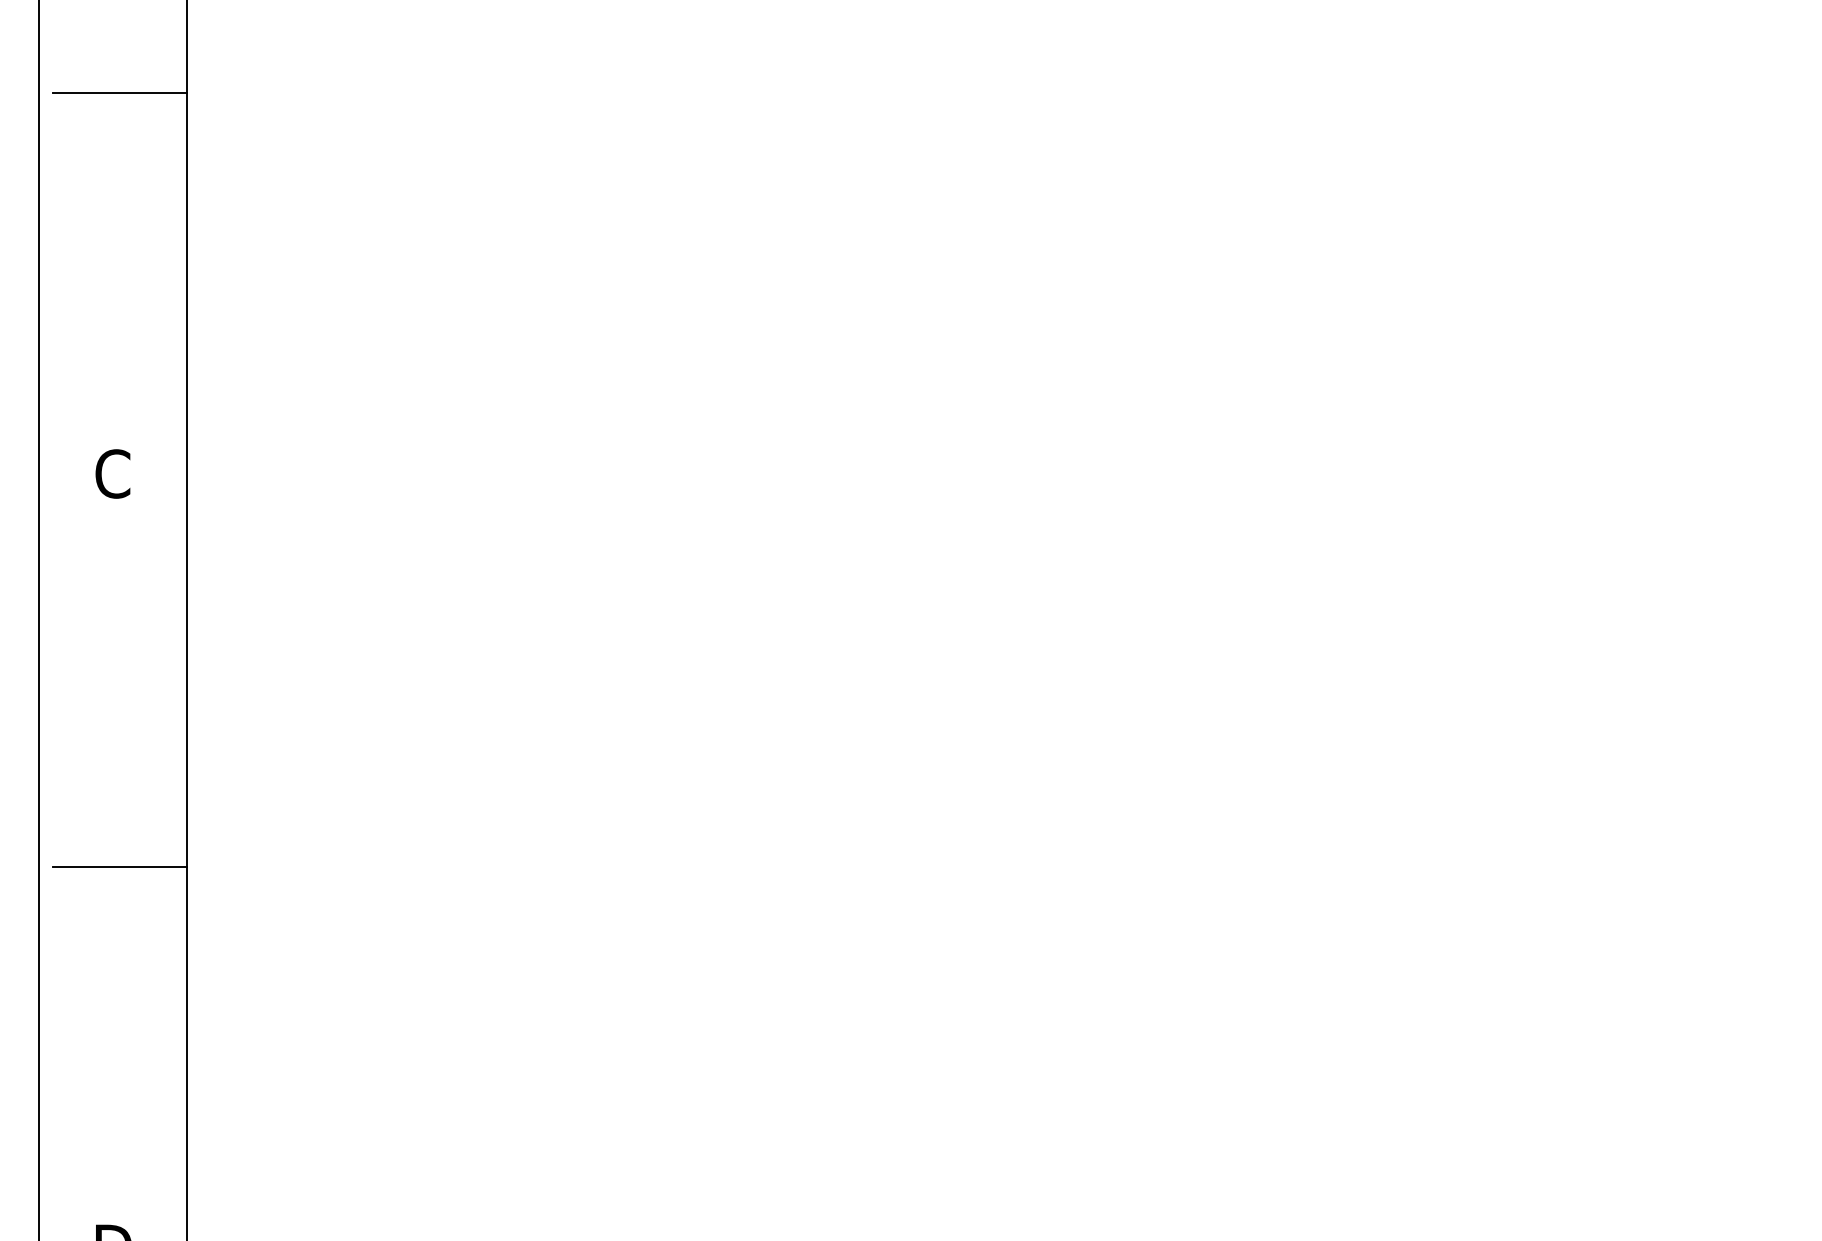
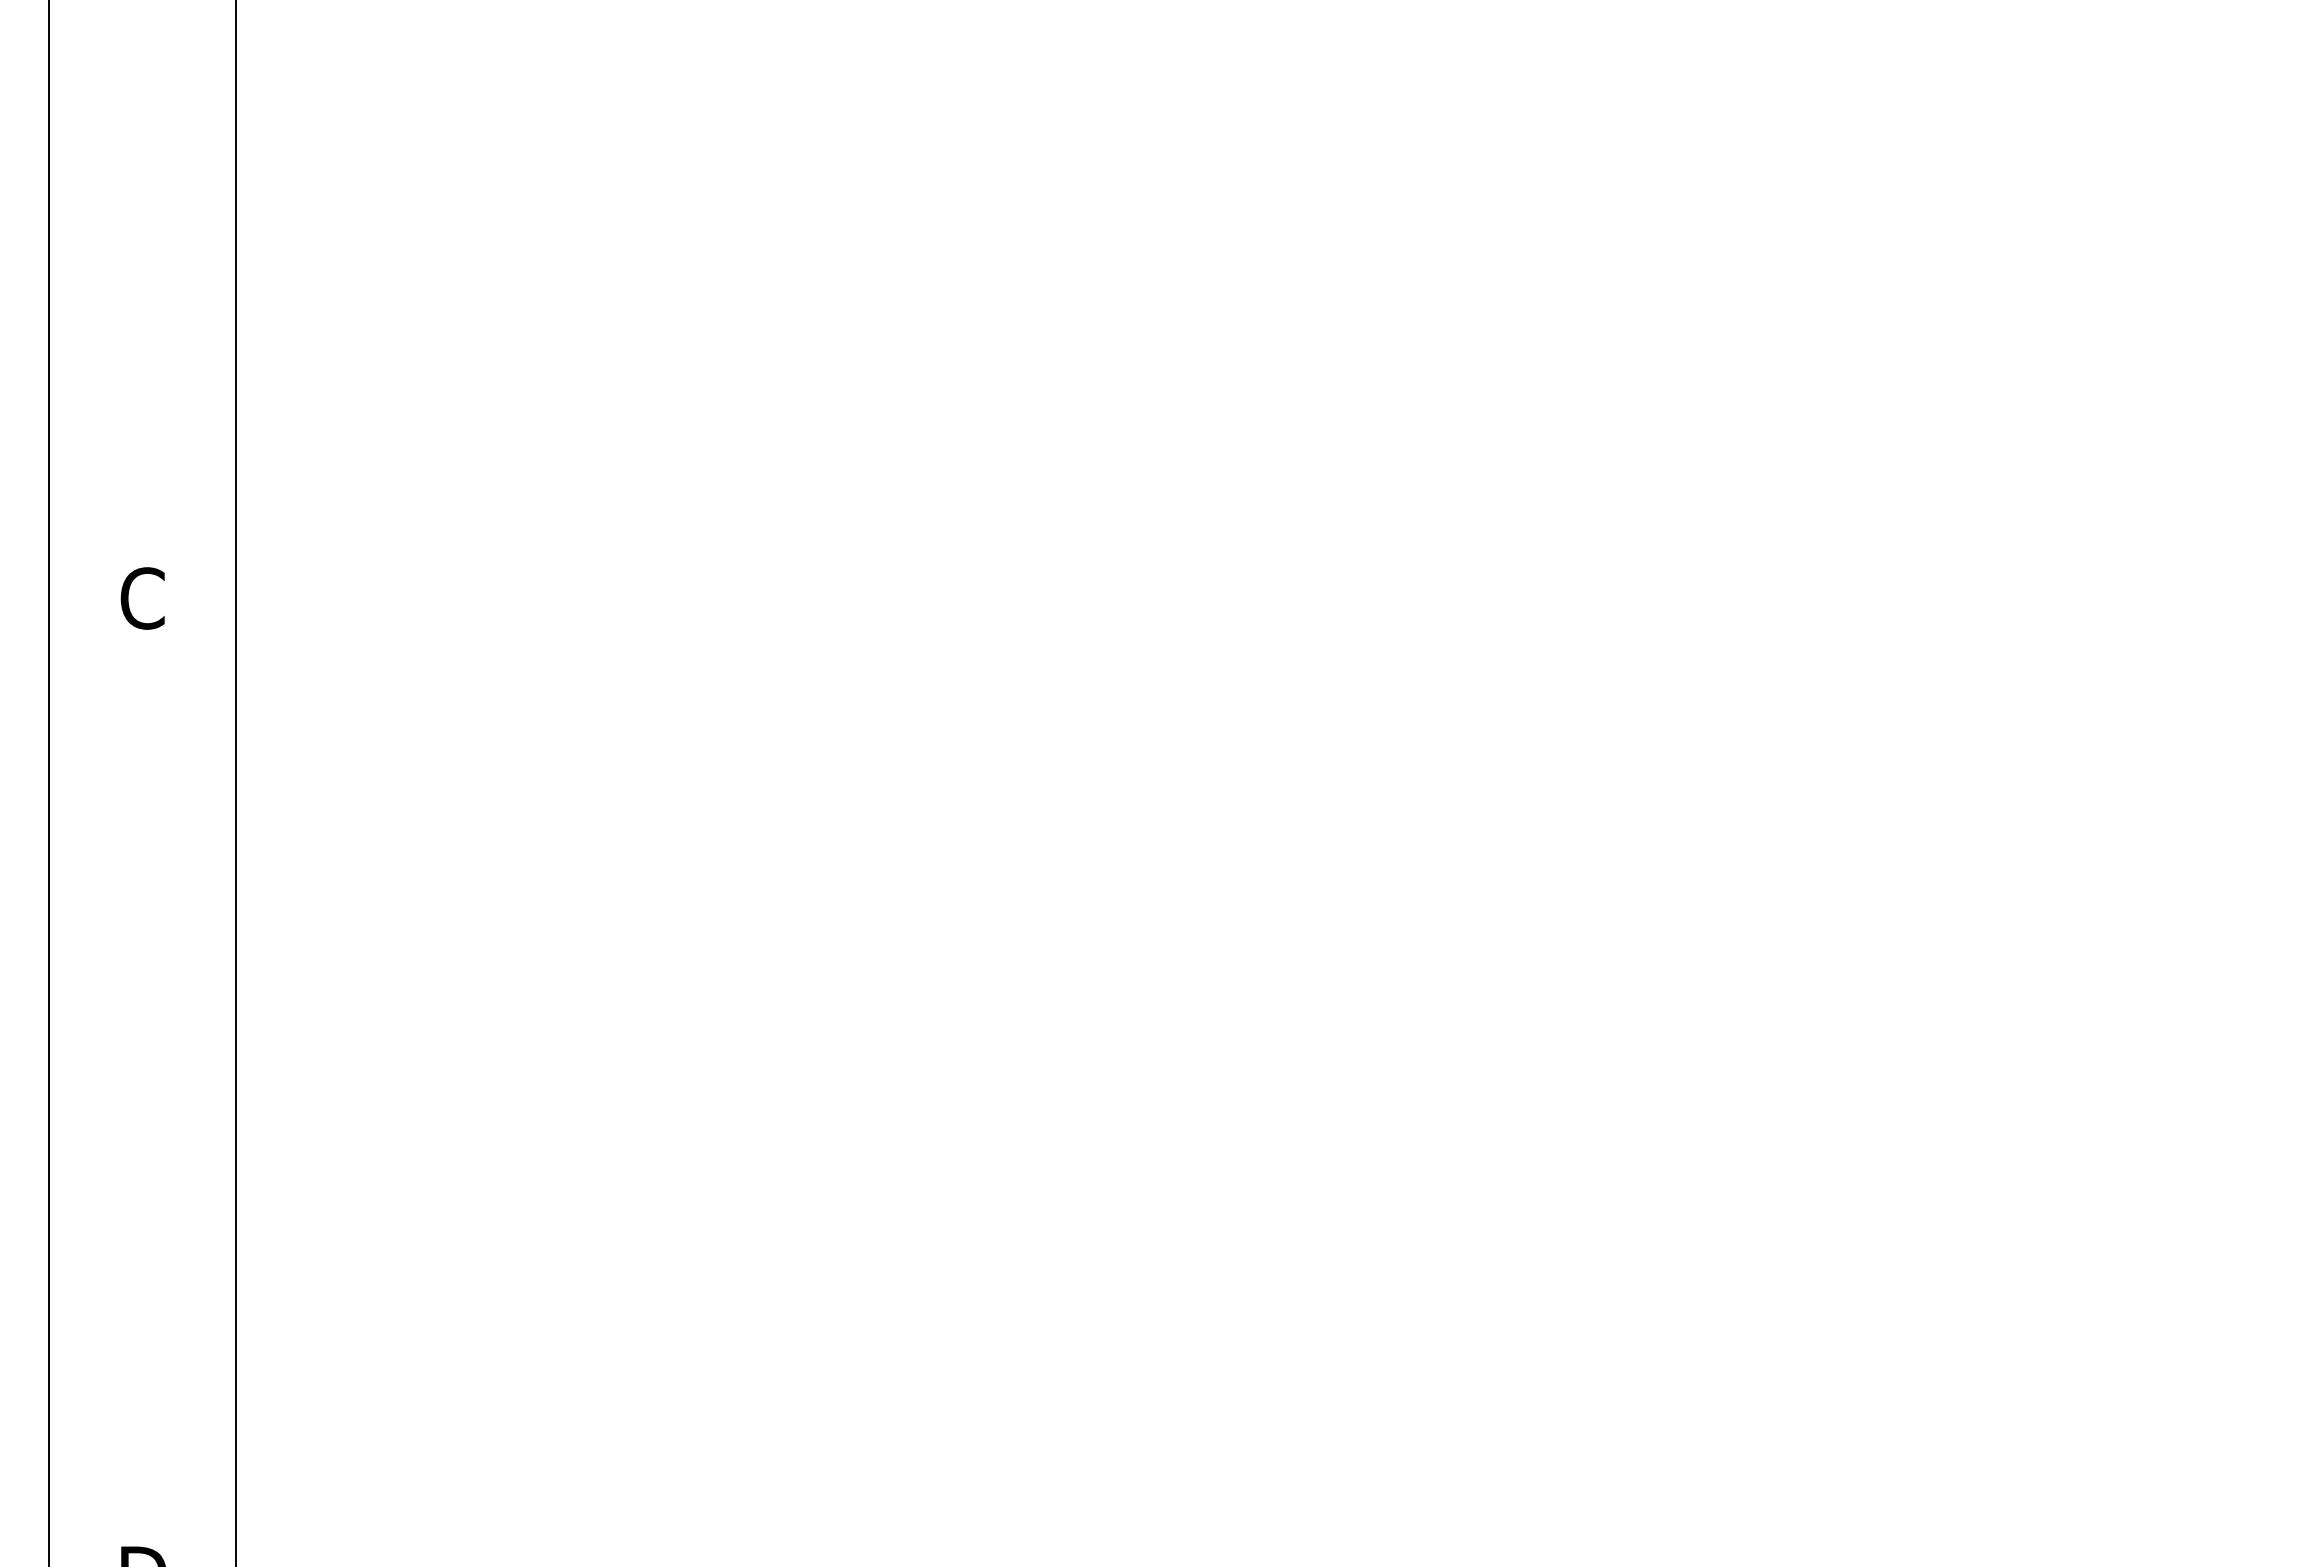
line: (119, 92) -> (150, 116), removed
line: (119, 867) -> (150, 1095), removed

